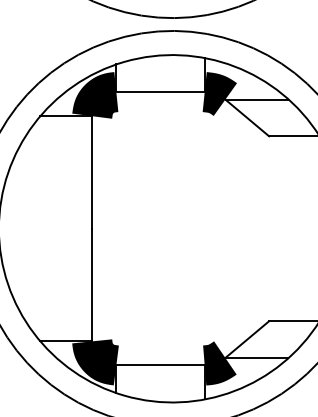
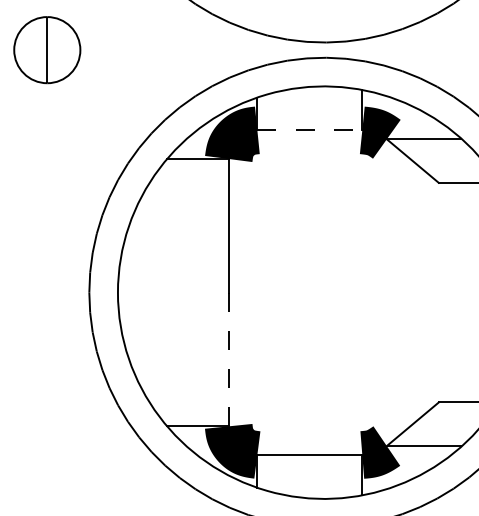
line: (161, 92) -> (310, 130), solid -> dashed
line: (92, 285) -> (228, 359), solid -> dashed

